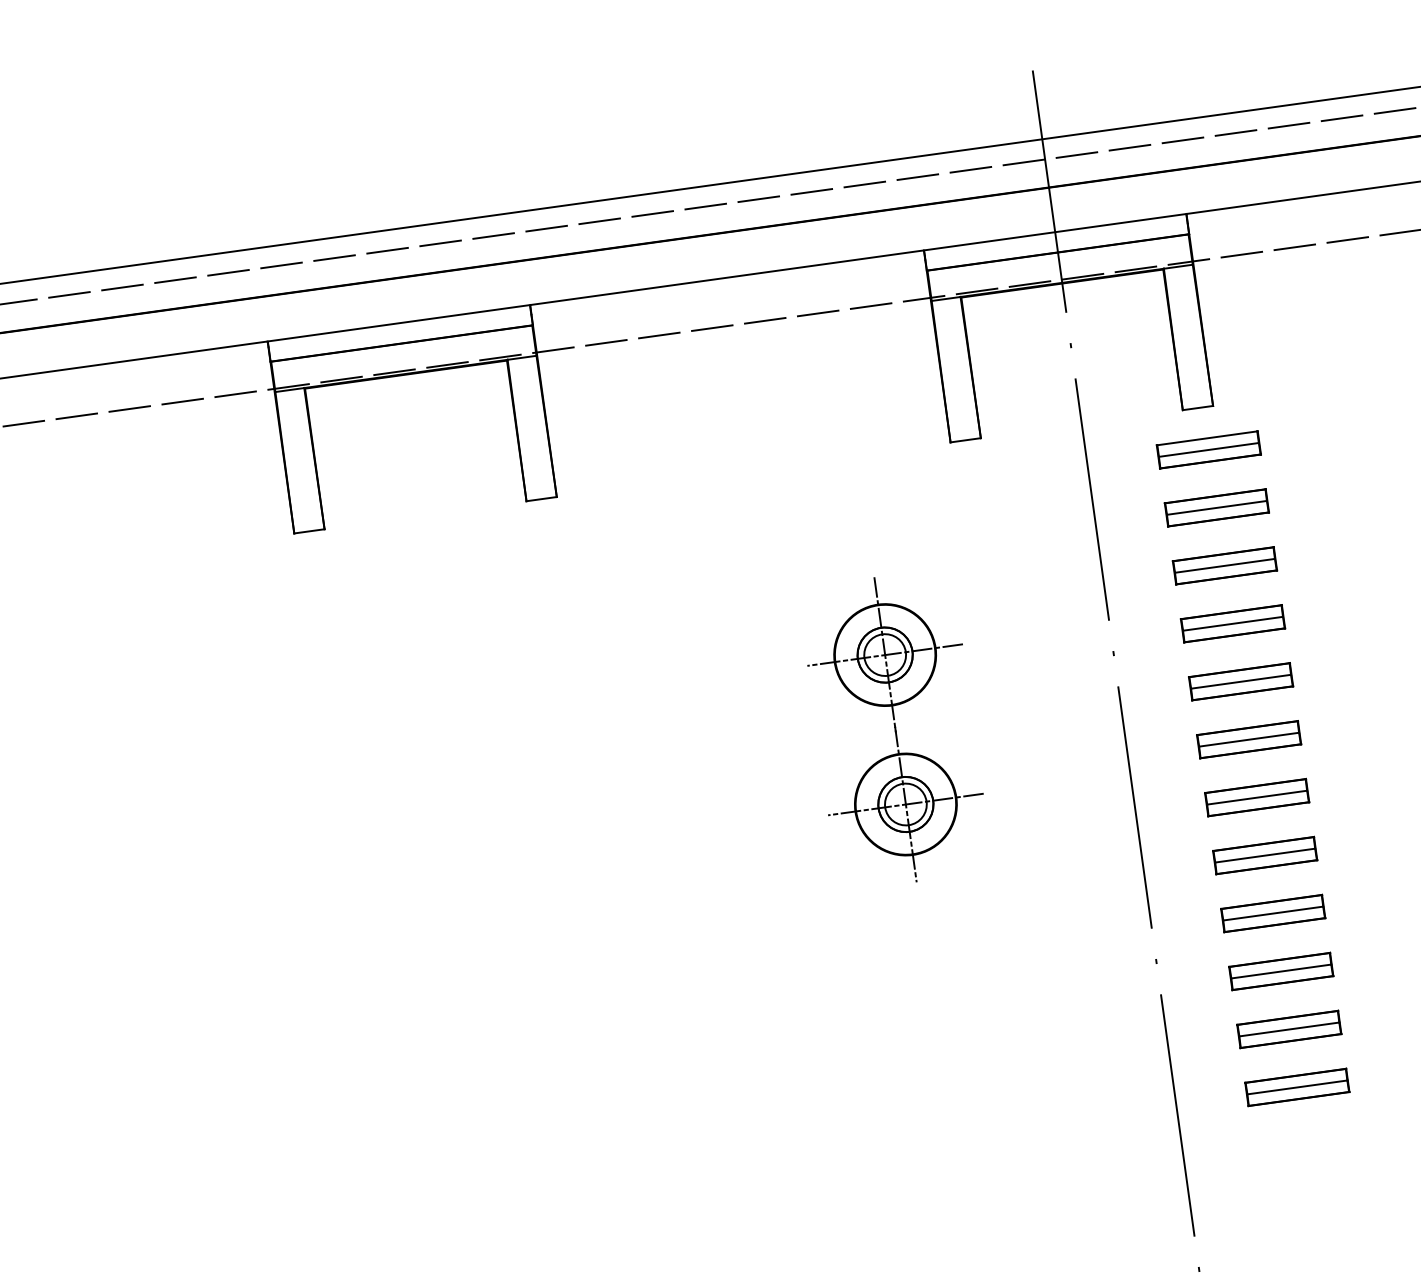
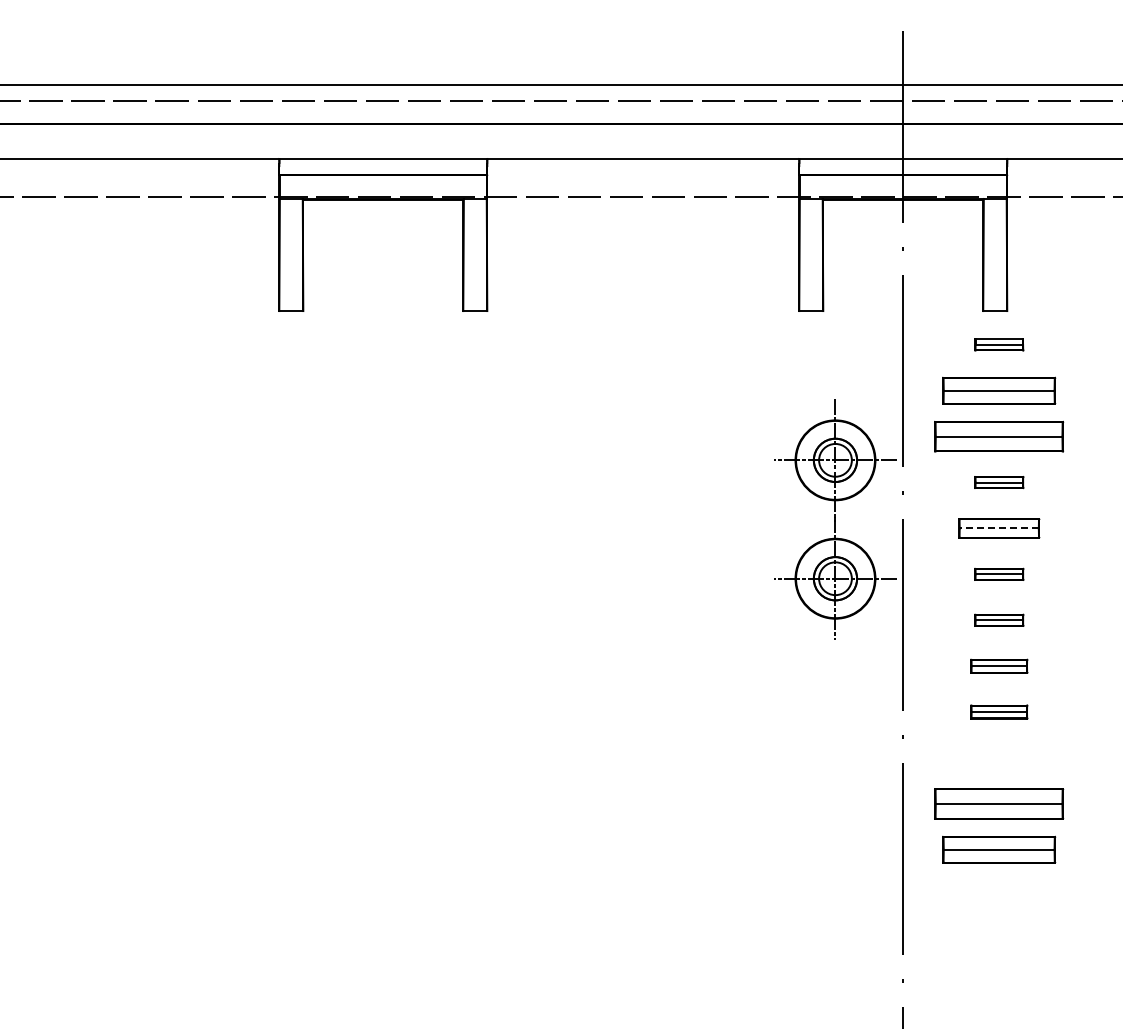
part: (1209, 449) -> (999, 344), size x0.6
part: (1217, 507) -> (999, 390), size x1.4
part: (1225, 565) -> (999, 436), size x1.6
part: (1233, 623) -> (999, 482), size x0.6
line: (1241, 681) -> (999, 528), solid -> dashed
part: (895, 729) -> (835, 519), moved
part: (1249, 739) -> (999, 574), size x0.6
part: (1257, 797) -> (999, 620), size x0.6
part: (1265, 855) -> (999, 666), size x0.7
part: (1273, 912) -> (999, 711), size x0.7
part: (1281, 970) -> (999, 757), removed
part: (1289, 1028) -> (999, 803), size x1.6
part: (1297, 1086) -> (999, 849), size x1.4

